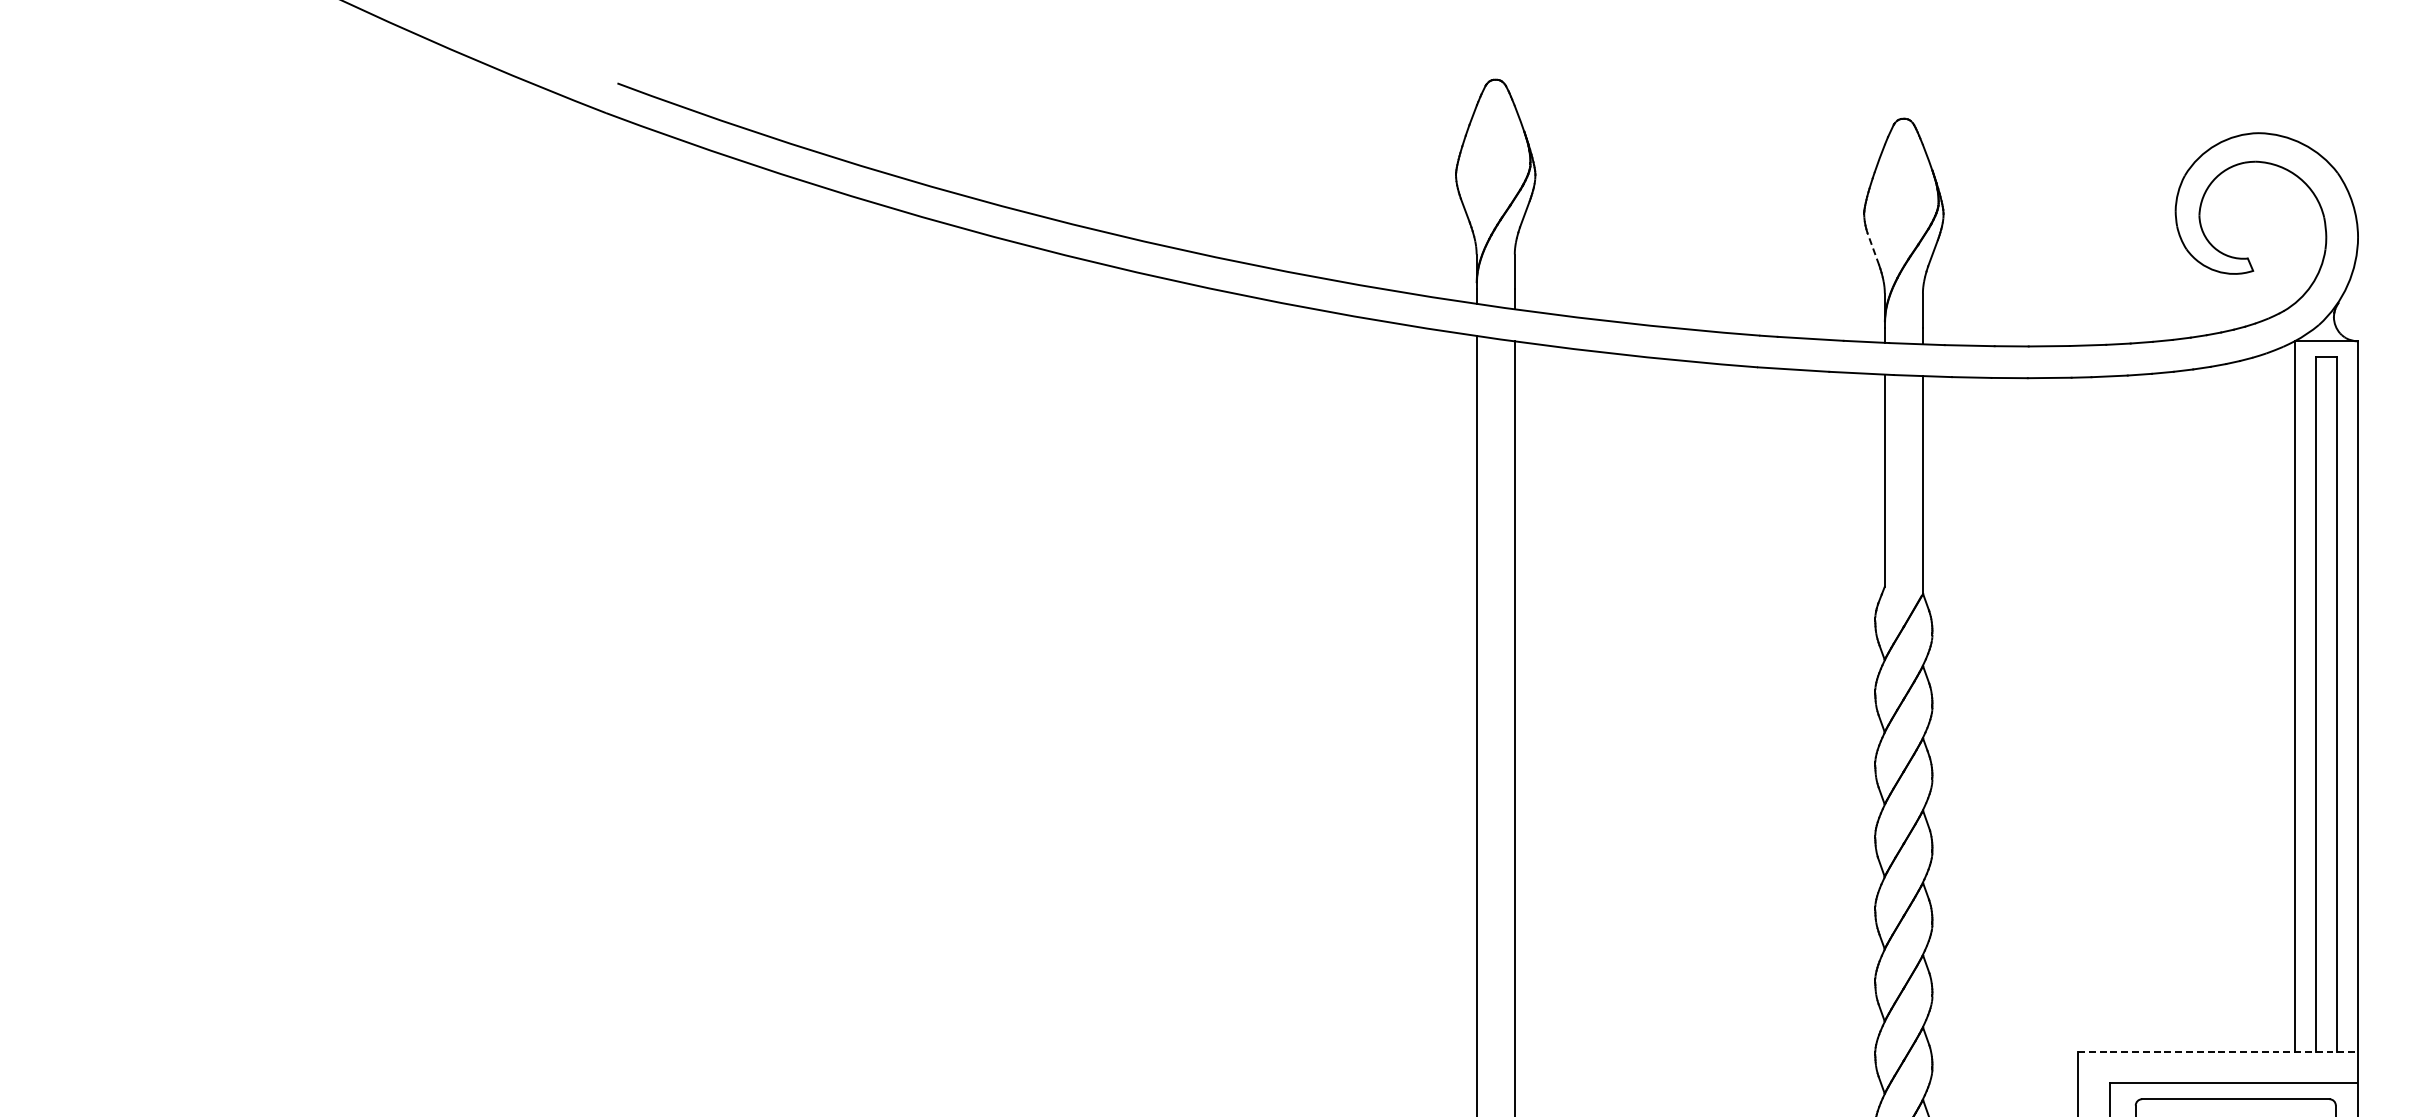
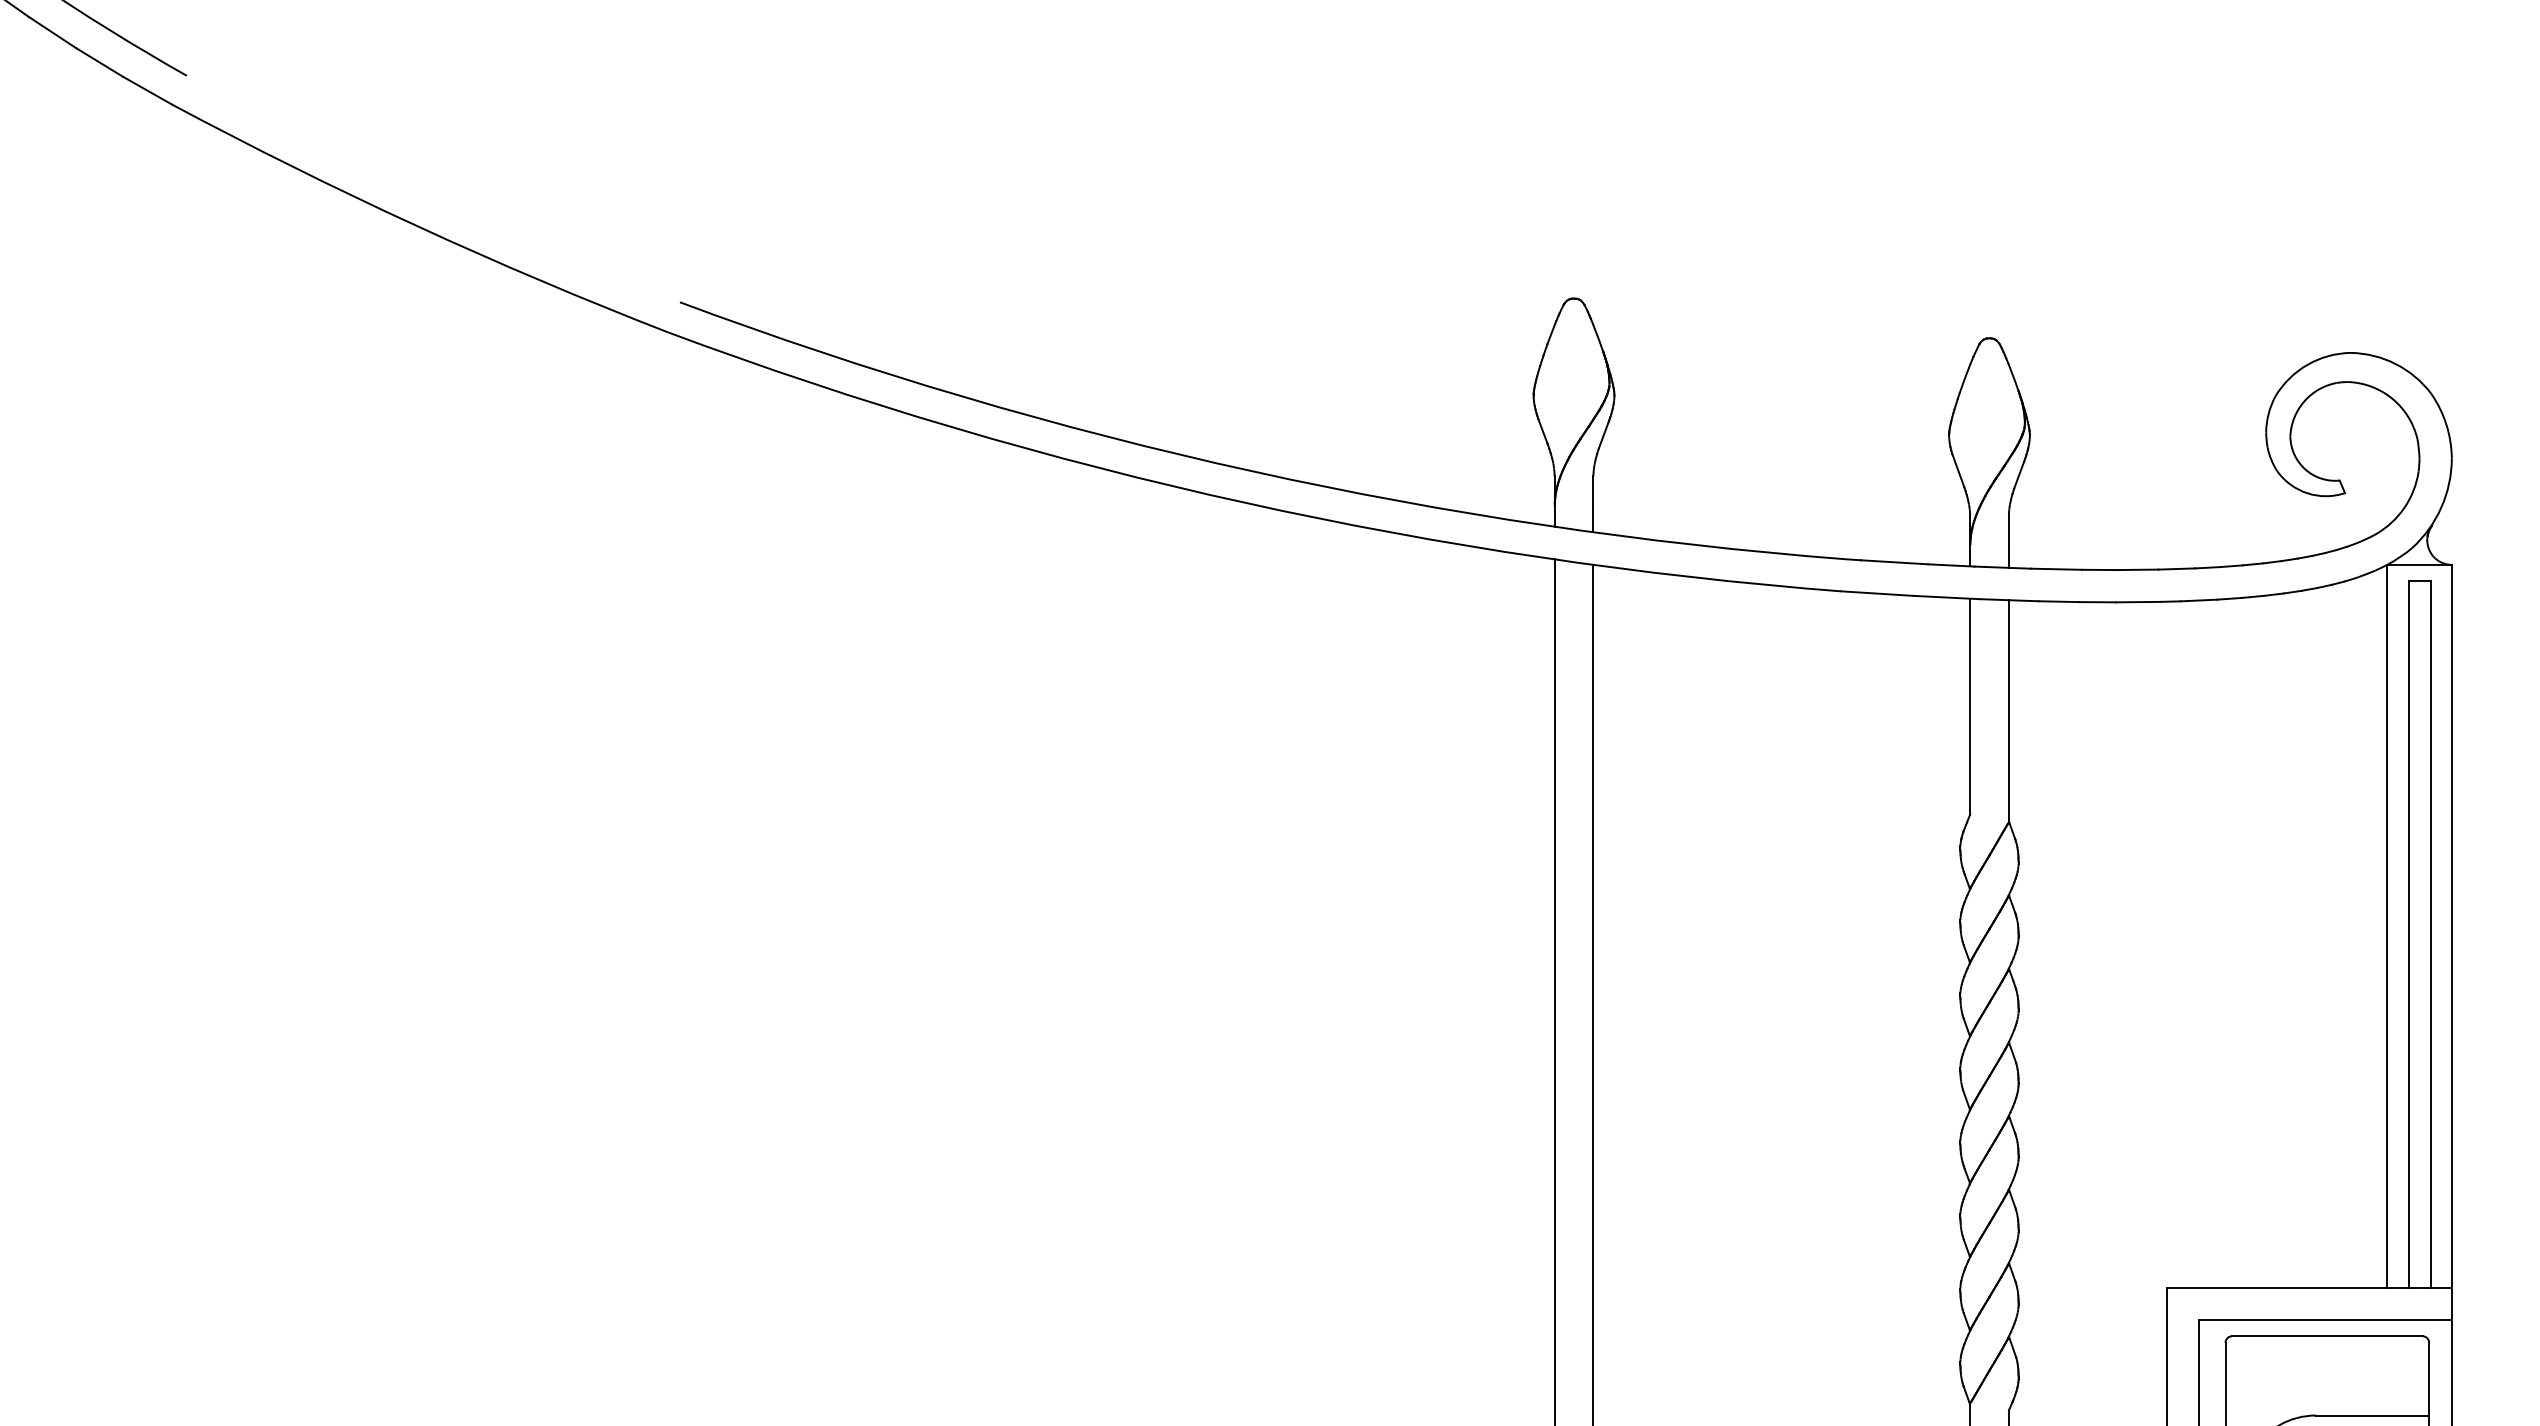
line: (1873, 248) -> (1958, 470), dashed -> solid
line: (2218, 1051) -> (2309, 1287), dashed -> solid

